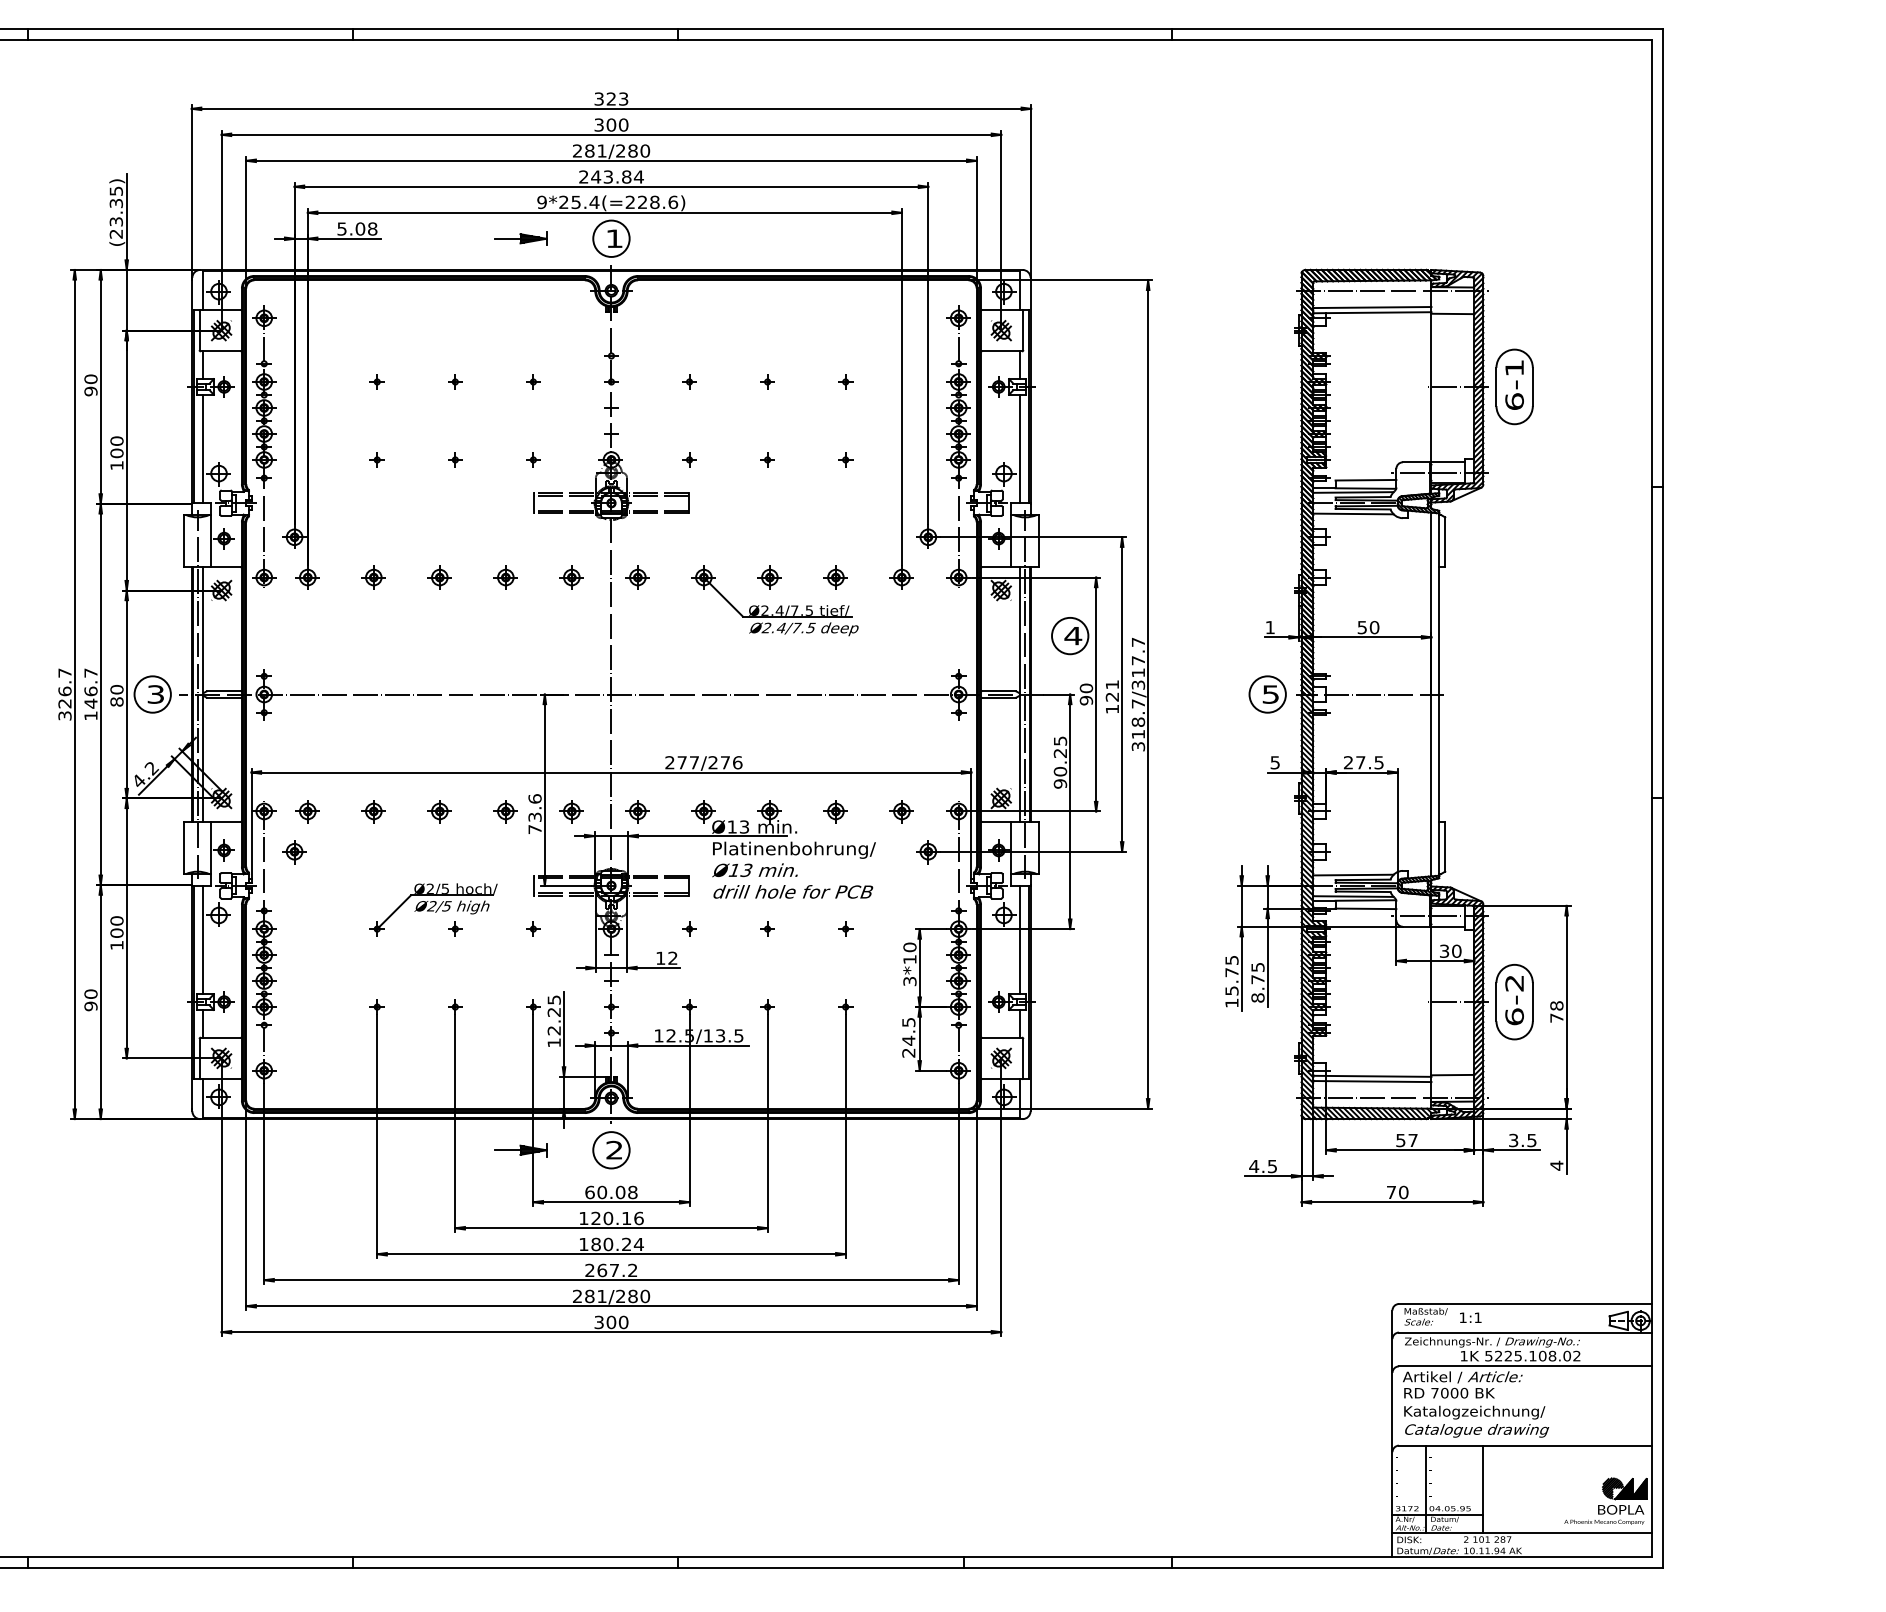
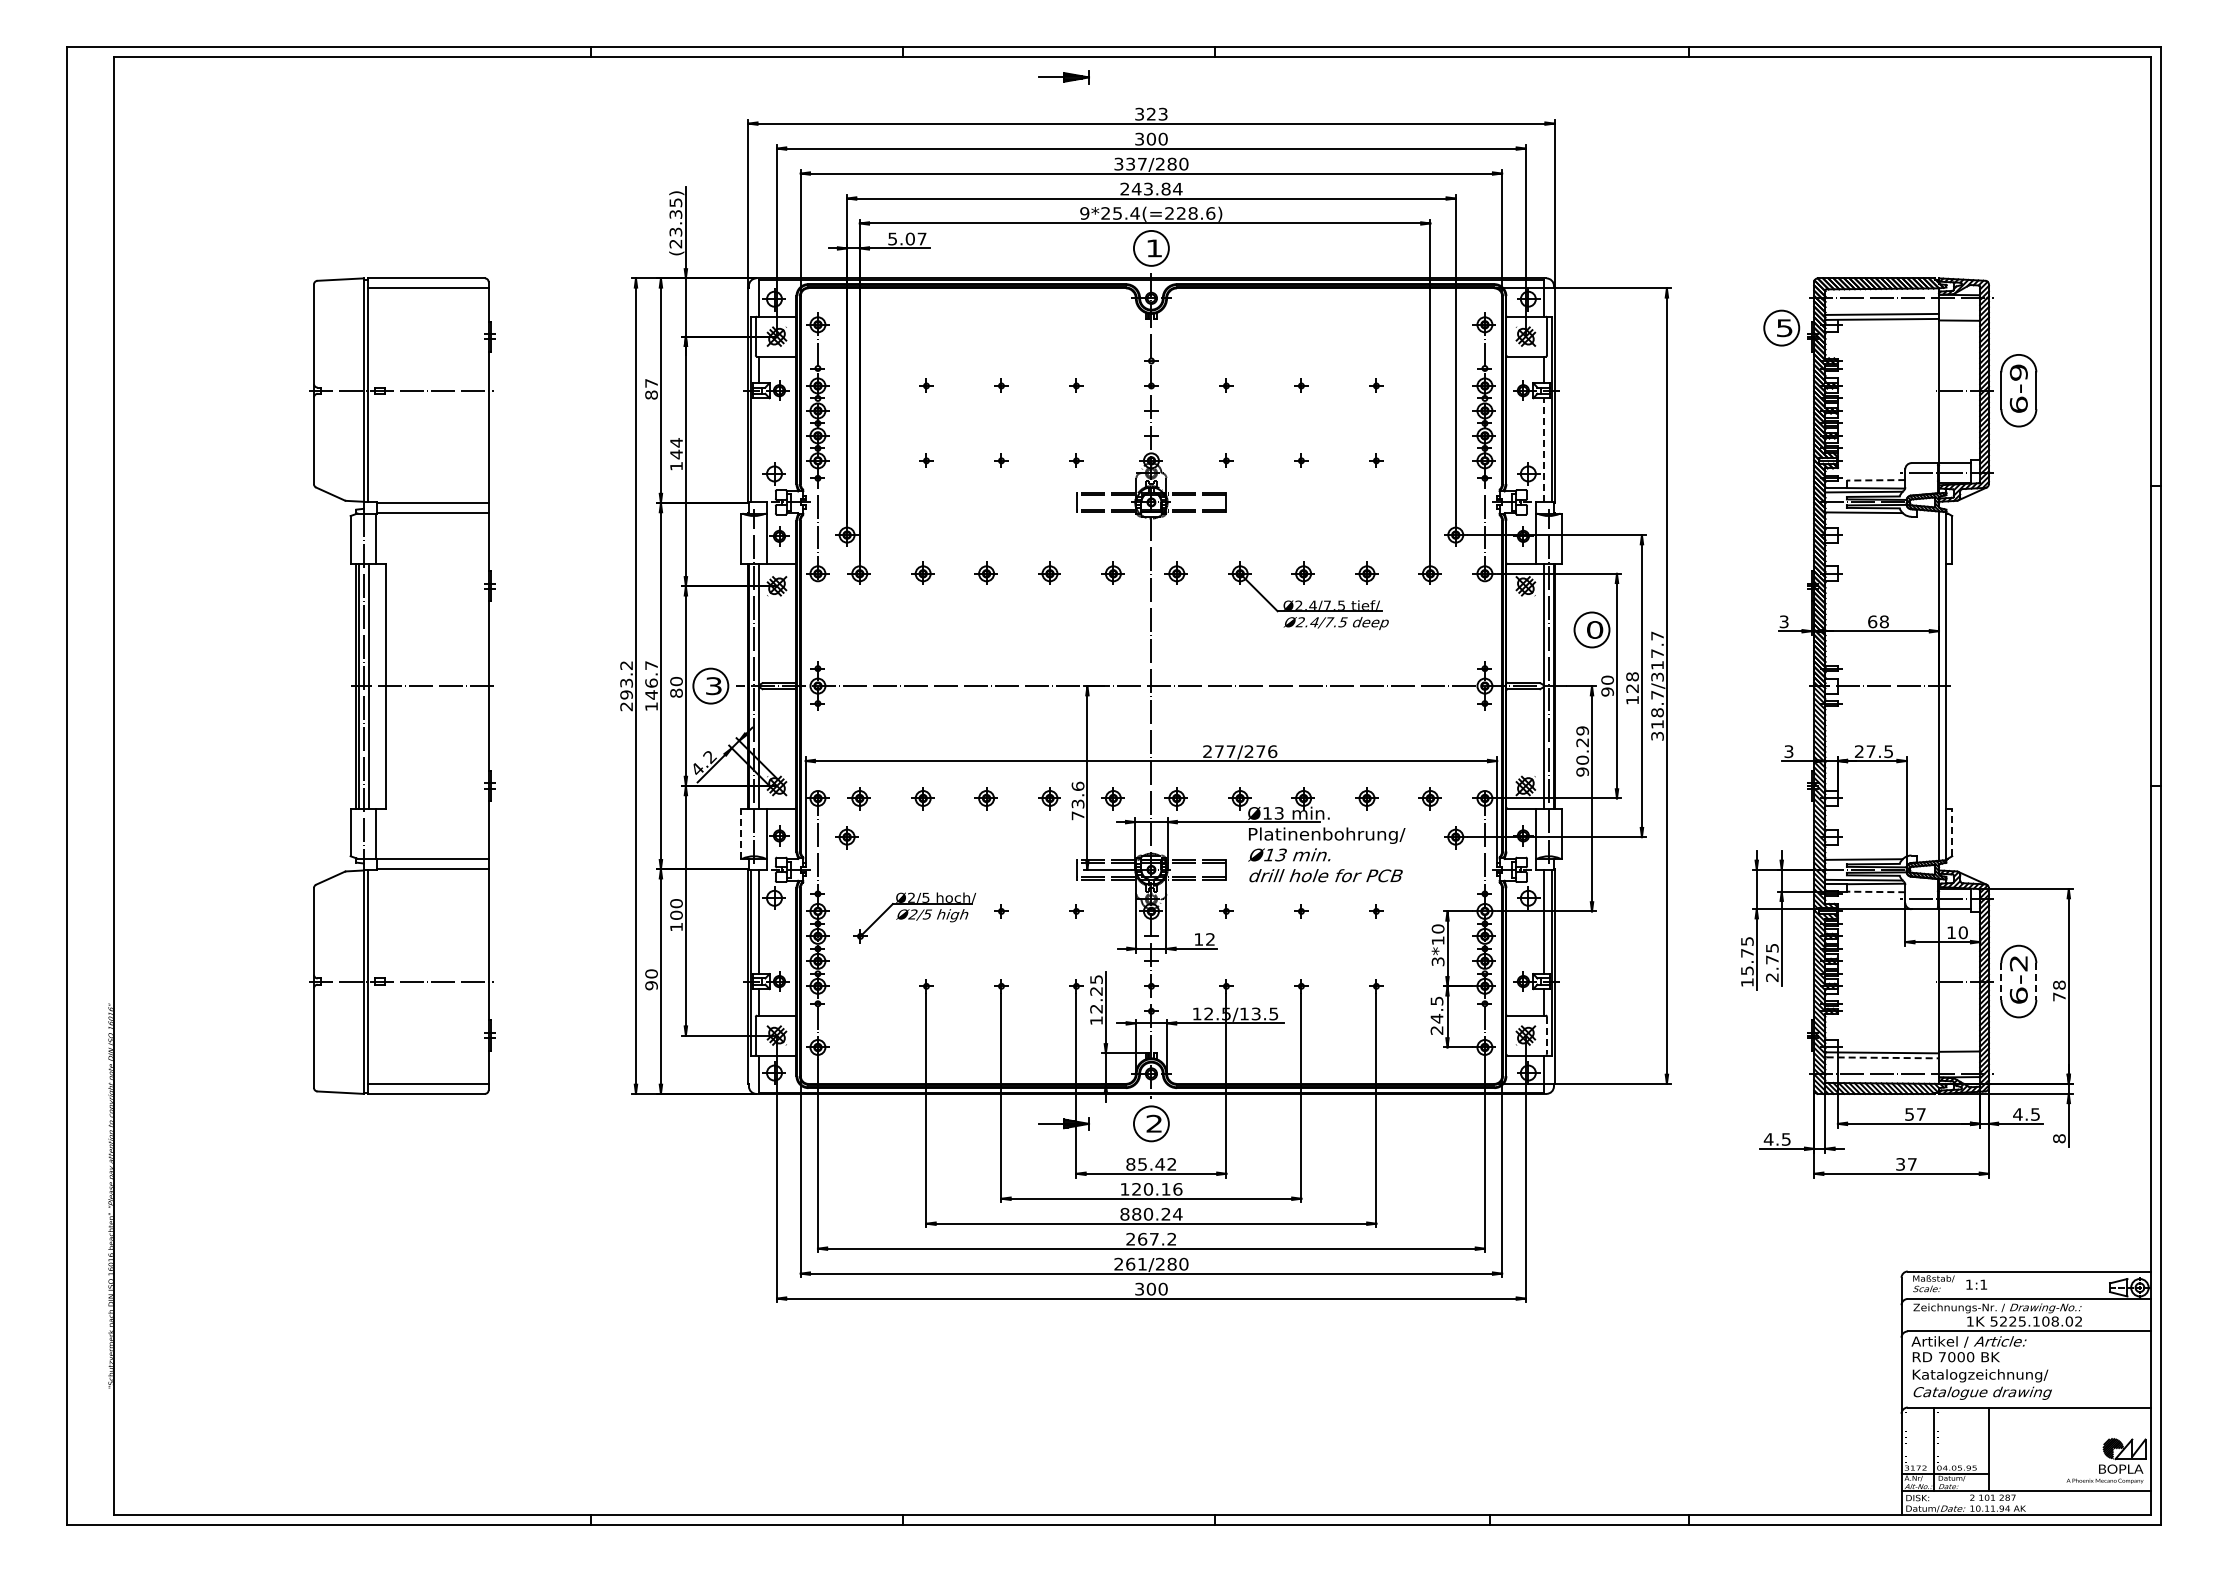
text: (589, 150) -> (1130, 163), 281/280 -> 337/280
text: (372, 228) -> (921, 238), 5.08 -> 5.07
part: (519, 238) -> (1063, 77), moved
text: (1514, 367) -> (2018, 372), 6-1 -> 6-9
text: (90, 384) -> (651, 388), 90 -> 87
text: (116, 447) -> (676, 448), 100 -> 144
line: (203, 448) -> (759, 449), removed
line: (1019, 449) -> (1543, 450), solid -> dashed
line: (1365, 480) -> (1875, 480), solid -> dashed
text: (1269, 627) -> (1783, 621), 1 -> 3
text: (1368, 627) -> (1878, 621), 50 -> 68
text: (1072, 635) -> (1594, 629), 4 -> 0
text: (1112, 684) -> (1632, 676), 121 -> 128
part: (1267, 693) -> (1781, 327), moved
text: (64, 694) -> (626, 686), 326.7 -> 293.2
text: (1060, 740) -> (1582, 730), 90.25 -> 90.29
text: (1275, 762) -> (1789, 751), 5 -> 3
line: (1445, 846) -> (1952, 832), solid -> dashed
line: (183, 847) -> (740, 833), solid -> dashed
line: (1365, 908) -> (1875, 891), solid -> dashed
part: (433, 909) -> (914, 917), moved
text: (1444, 951) -> (1951, 932), 30 -> 10
text: (1258, 997) -> (1772, 977), 8.75 -> 2.75
line: (1496, 1003) -> (2001, 982), solid -> dashed
line: (1532, 1003) -> (2036, 982), solid -> dashed
line: (1023, 1058) -> (1547, 1035), solid -> dashed
line: (1373, 1081) -> (1883, 1057), solid -> dashed
text: (1513, 1140) -> (2017, 1114), 3.5 -> 4.5
text: (1556, 1165) -> (2059, 1138), 4 -> 8
text: (611, 1192) -> (1151, 1164), 60.08 -> 85.42
text: (1397, 1192) -> (1906, 1164), 70 -> 37
text: (583, 1244) -> (1124, 1214), 180.24 -> 880.24
text: (589, 1295) -> (1130, 1263), 281/280 -> 261/280
hatch: (1630, 1489) -> (2130, 1449), removed

